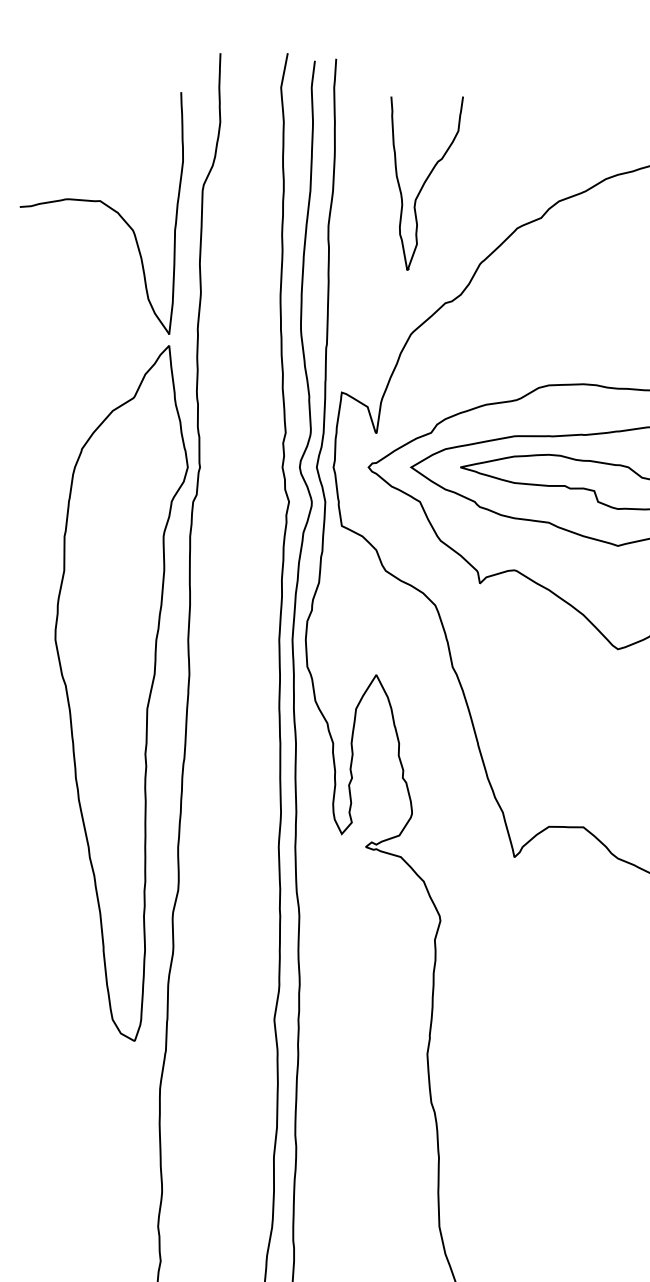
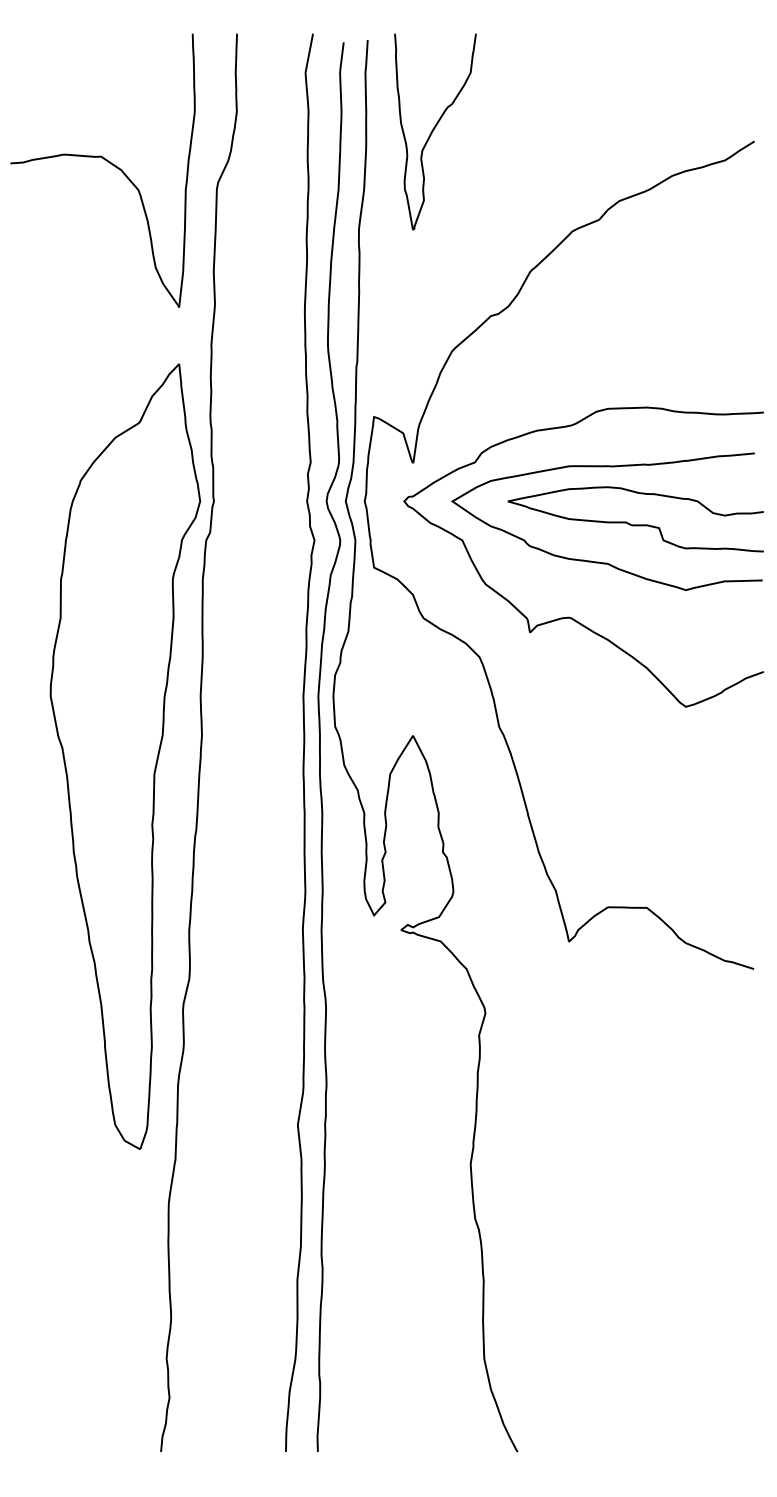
curve: (425, 183) -> (433, 131), moved
part: (104, 205) -> (106, 161), moved

